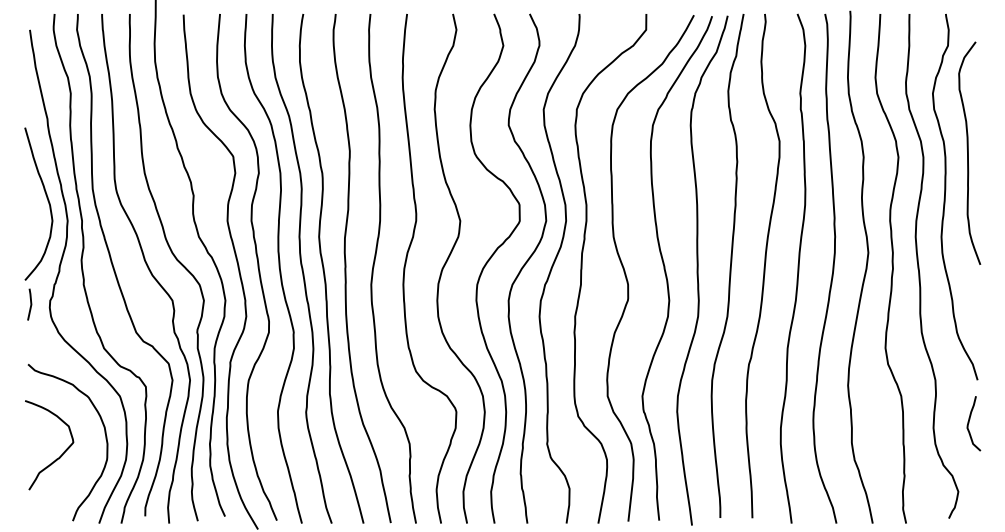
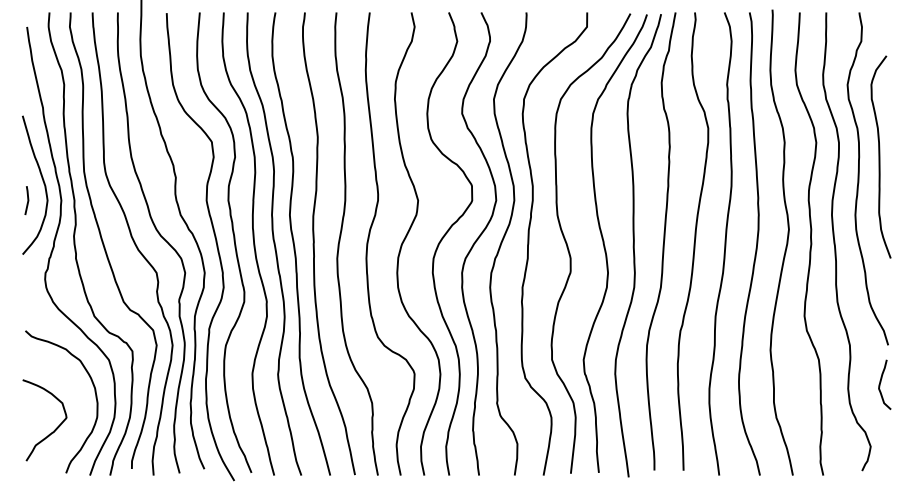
curve: (969, 152) -> (880, 156), moved
line: (30, 304) -> (27, 200), moved
curve: (60, 455) -> (54, 429), moved

